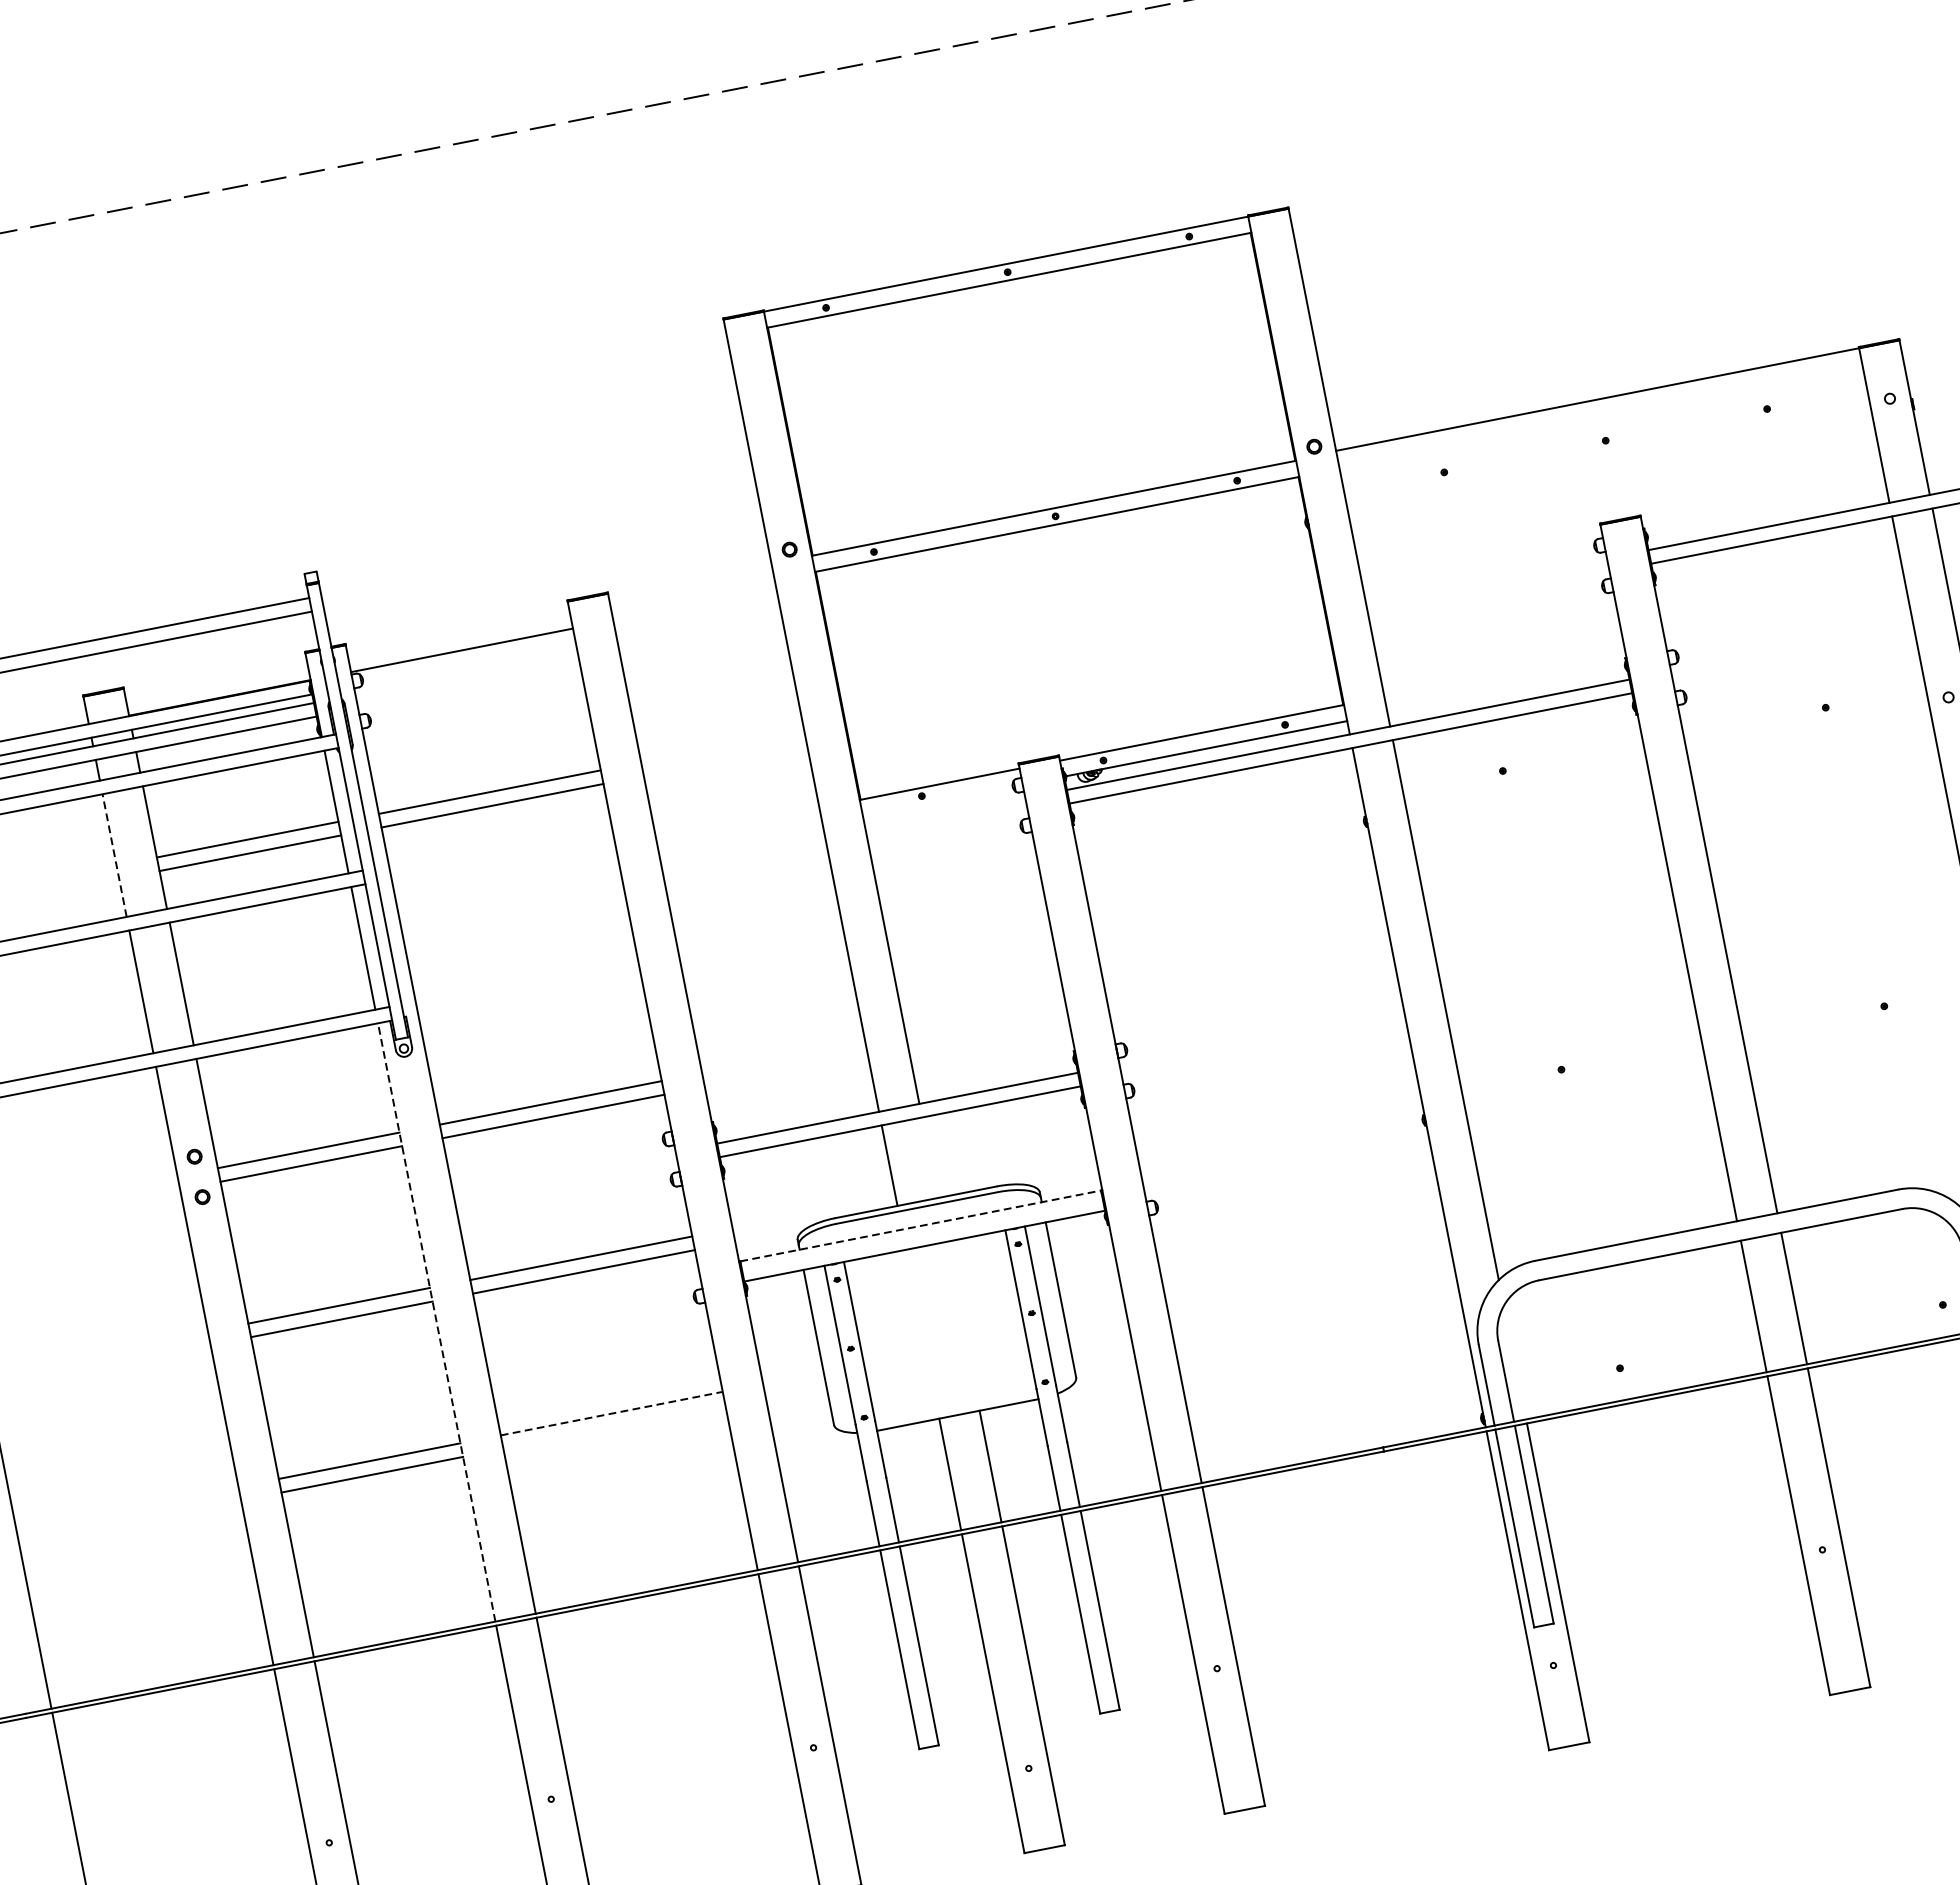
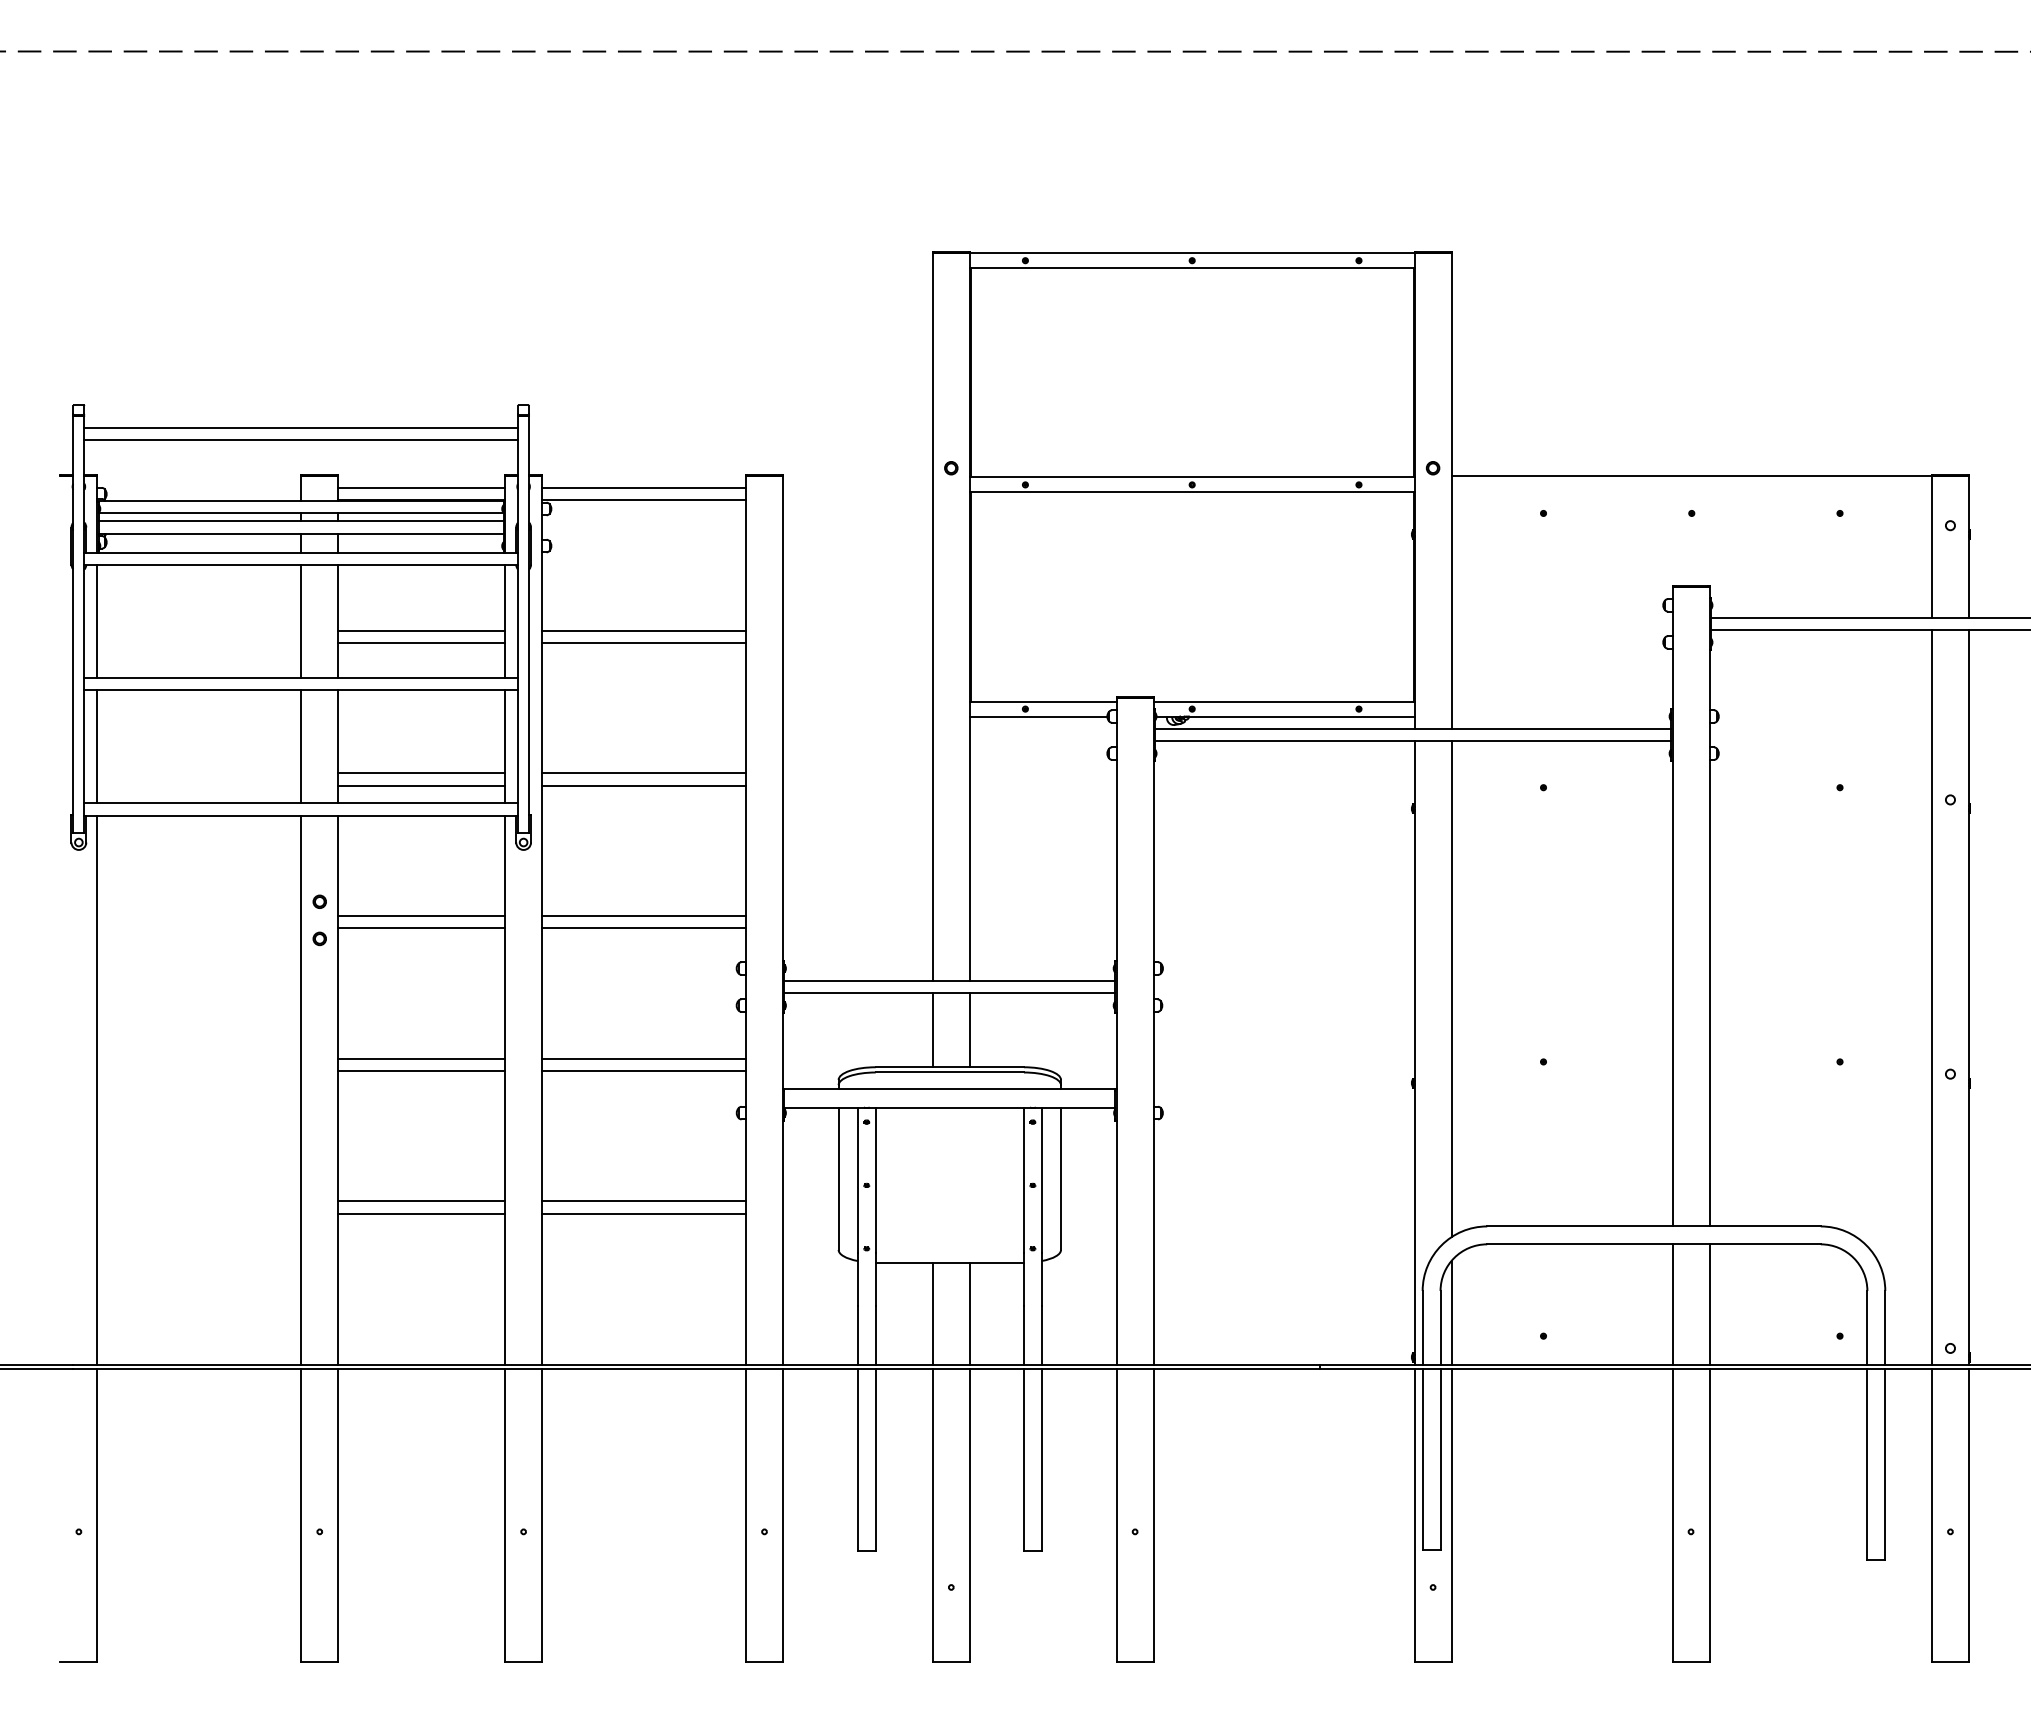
line: (458, 636) -> (643, 487), added
line: (216, 683) -> (421, 487), added
line: (937, 801) -> (1038, 716), added
line: (114, 855) -> (301, 621), dashed -> solid
line: (519, 947) -> (643, 773), added
line: (522, 960) -> (643, 785), added
line: (278, 995) -> (421, 773), added
line: (280, 1008) -> (421, 785), added
line: (929, 1158) -> (969, 1030), added
line: (920, 1226) -> (949, 1089), dashed -> solid
line: (437, 1322) -> (505, 1090), dashed -> solid
line: (1514, 1362) -> (1451, 1312), added
line: (612, 1413) -> (644, 1201), dashed -> solid
line: (613, 1426) -> (643, 1213), added

